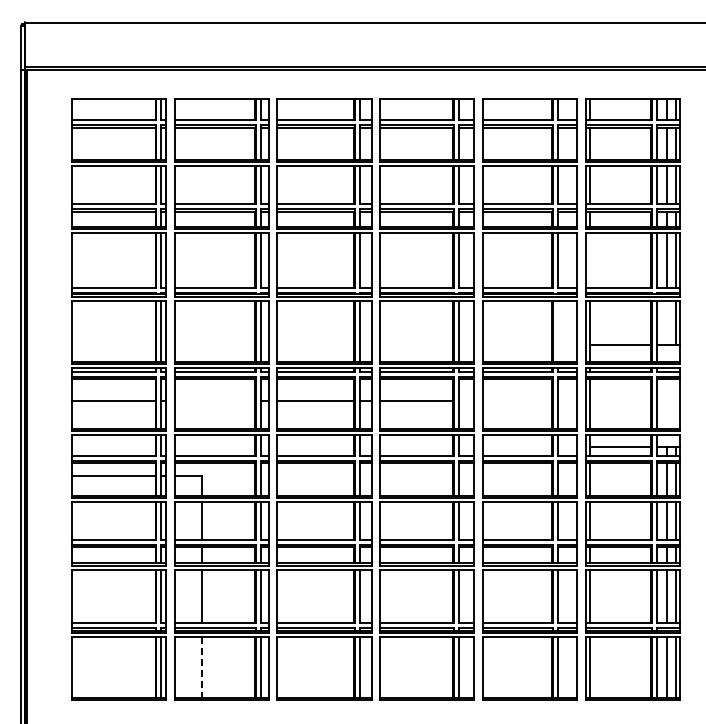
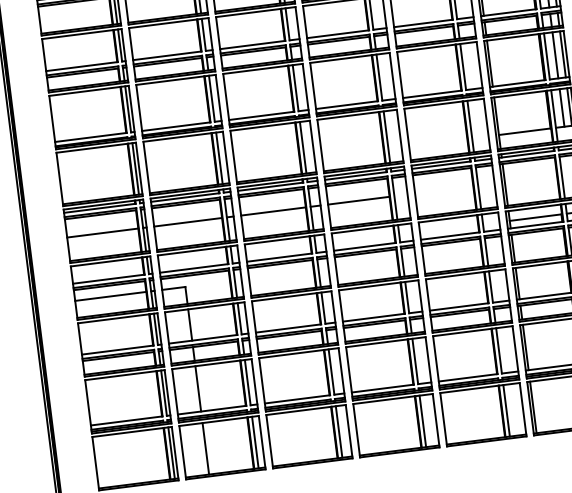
line: (589, 260) -> (489, 63), added
line: (667, 322) -> (562, 107), added
line: (557, 330) -> (470, 126), added
line: (214, 401) -> (188, 222), added
line: (202, 668) -> (206, 449), dashed -> solid

